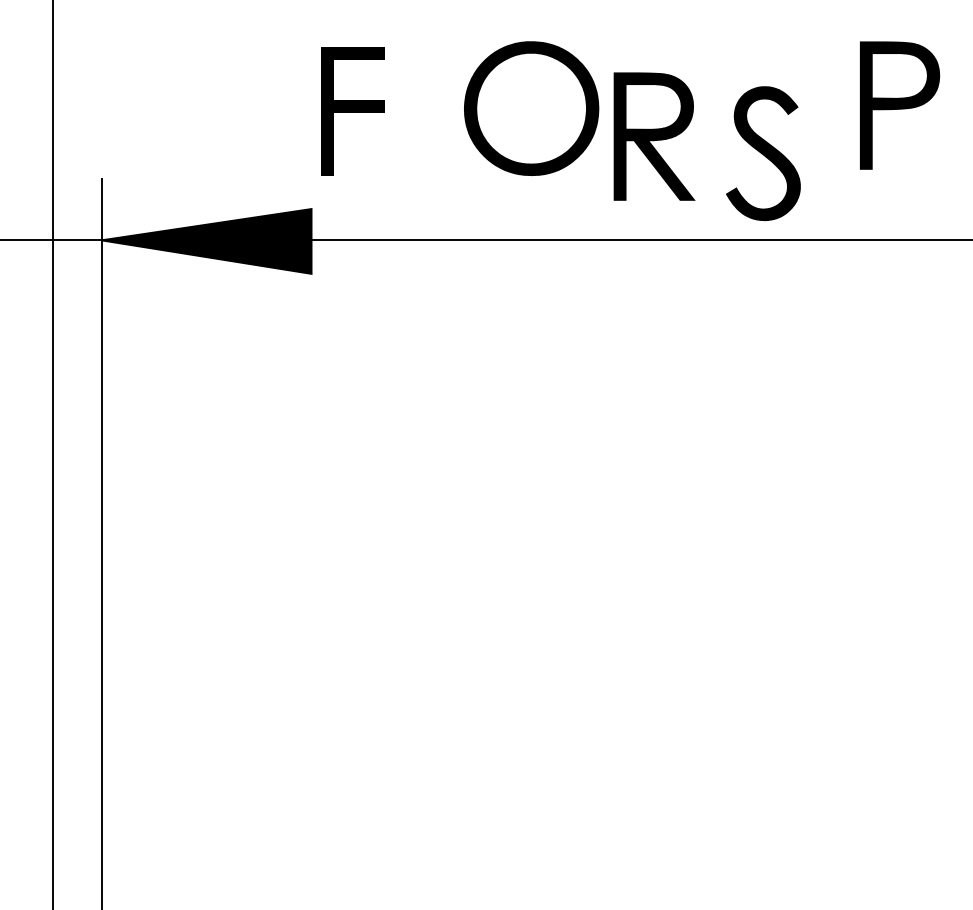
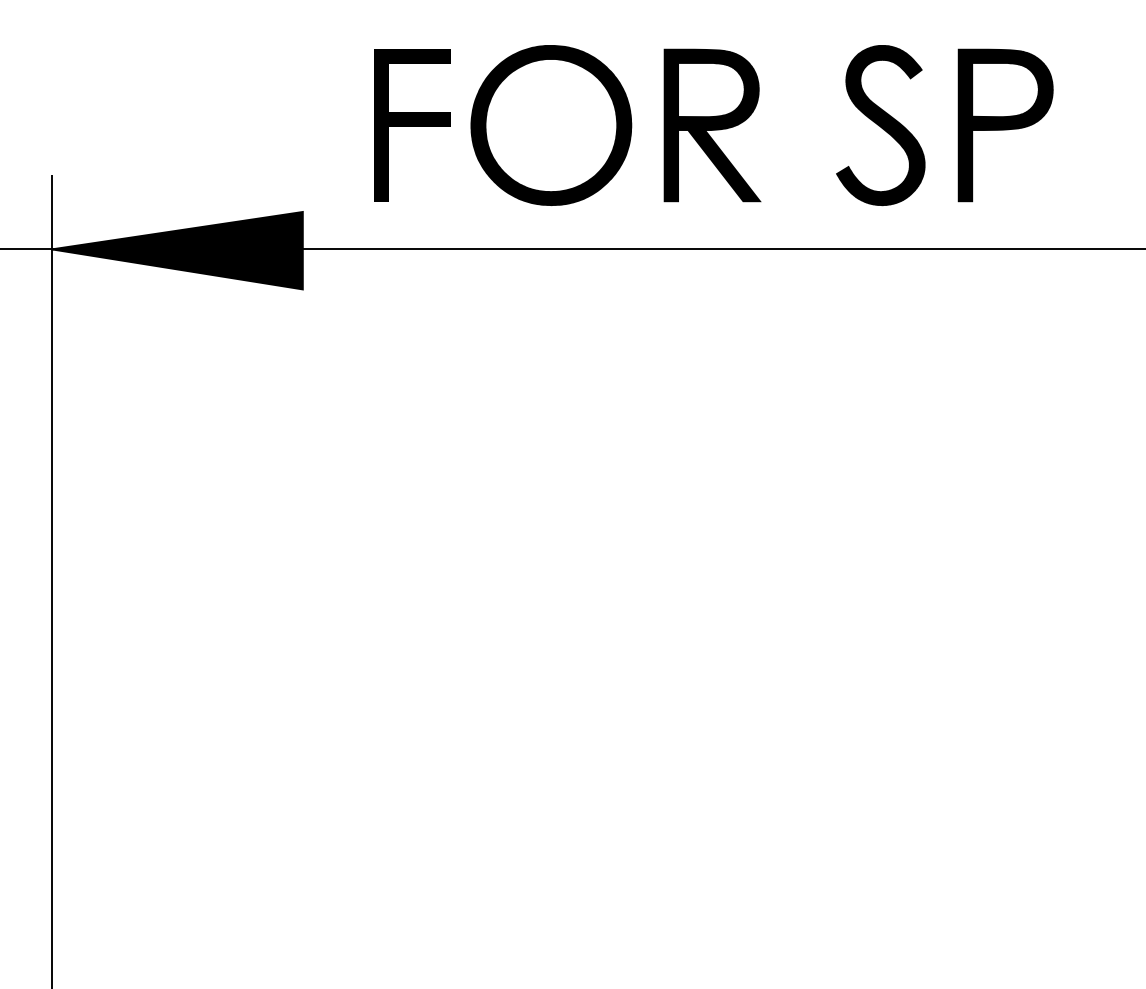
part: (900, 105) -> (1006, 125), moved
part: (531, 108) -> (551, 125), moved
part: (352, 111) -> (411, 125), moved
part: (763, 153) -> (880, 125), moved

